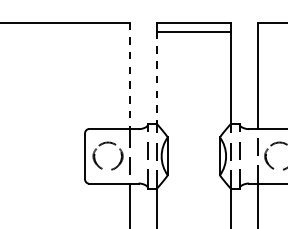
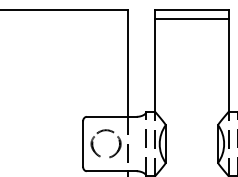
line: (129, 76) -> (127, 64), dashed -> solid
line: (157, 78) -> (155, 66), dashed -> solid

